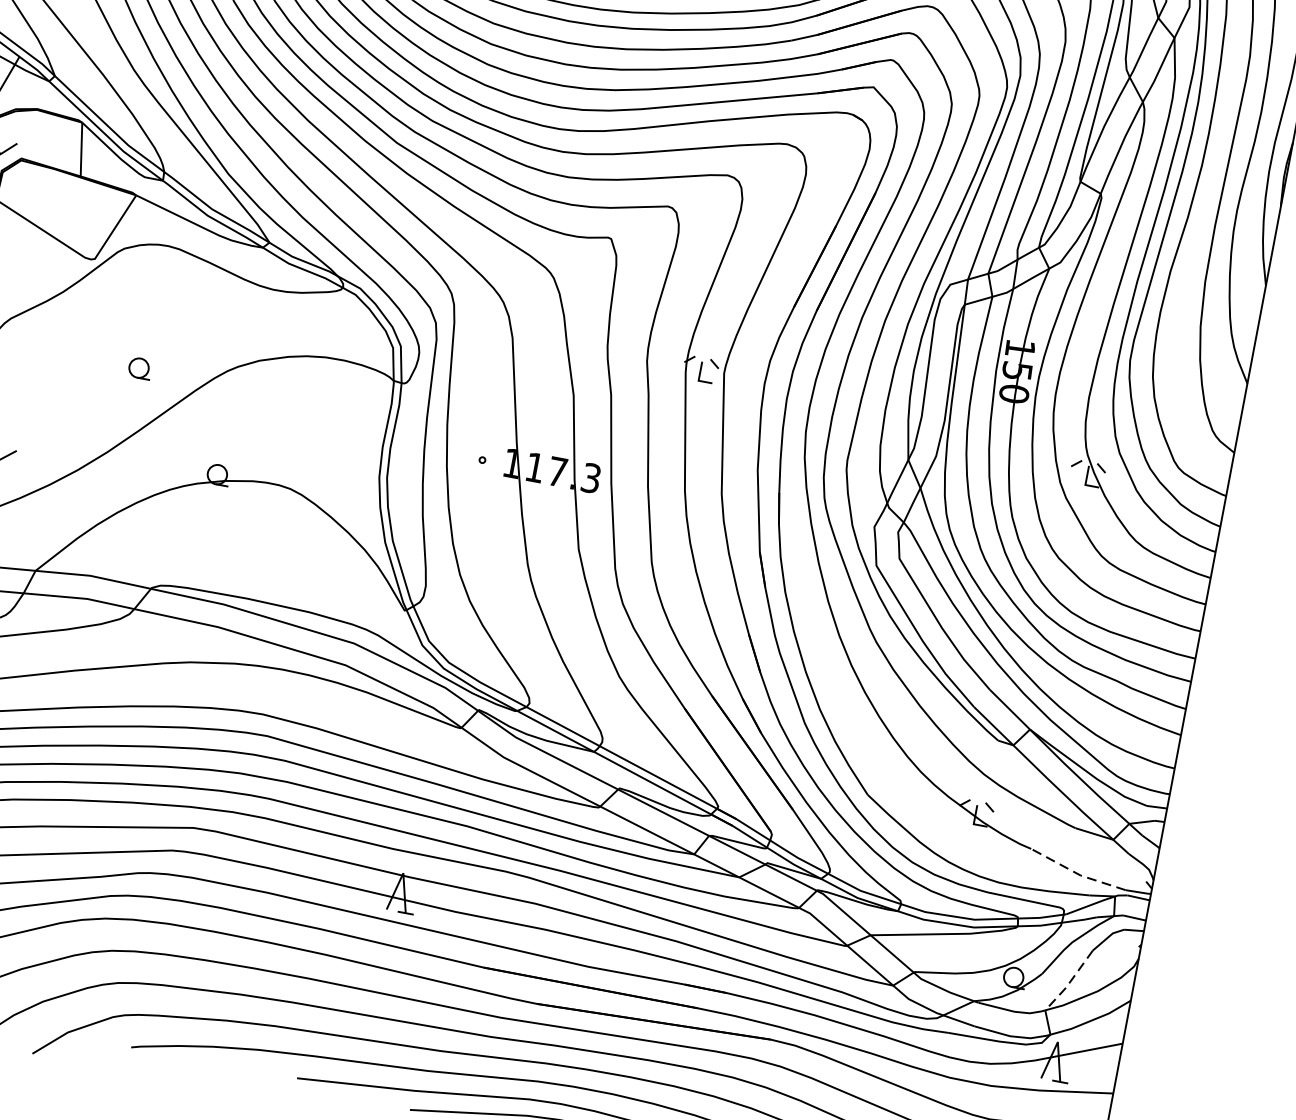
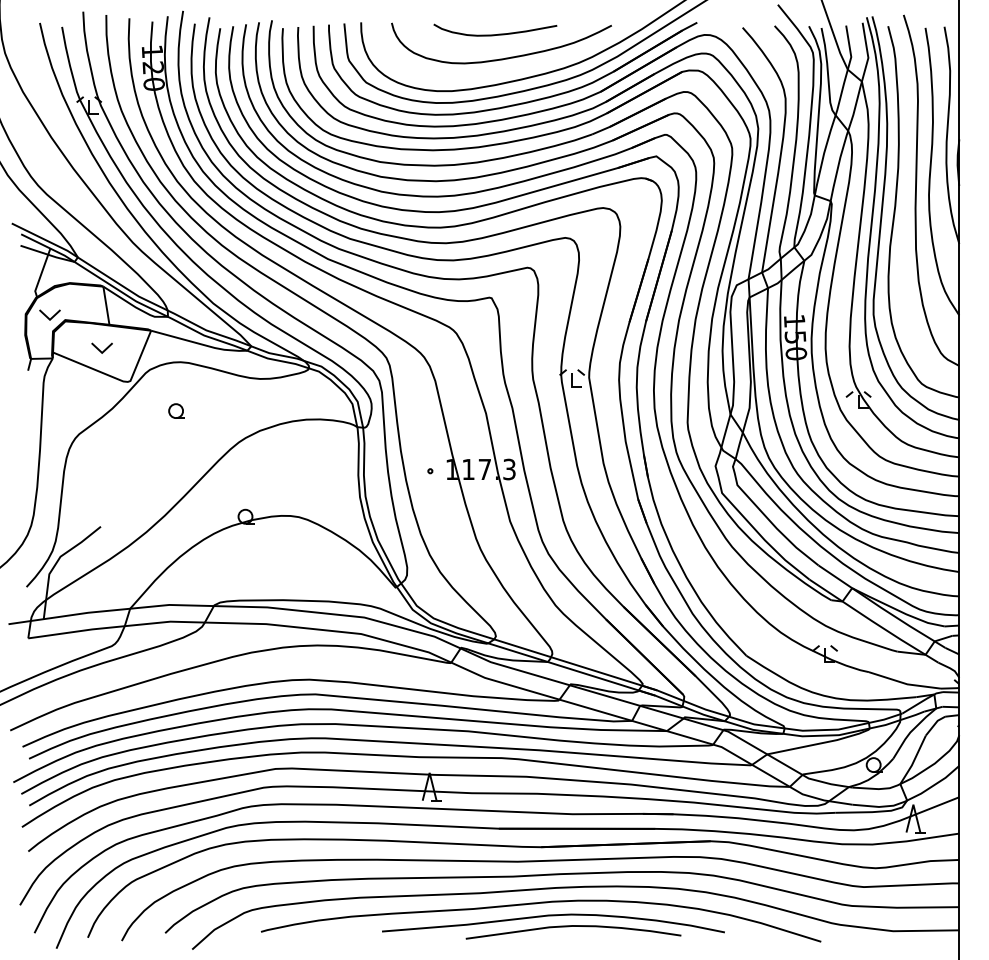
part: (63, 205) -> (101, 347), added
part: (139, 367) -> (176, 410), moved
line: (1077, 873) -> (904, 683), dashed -> solid
line: (1069, 982) -> (913, 761), dashed -> solid

